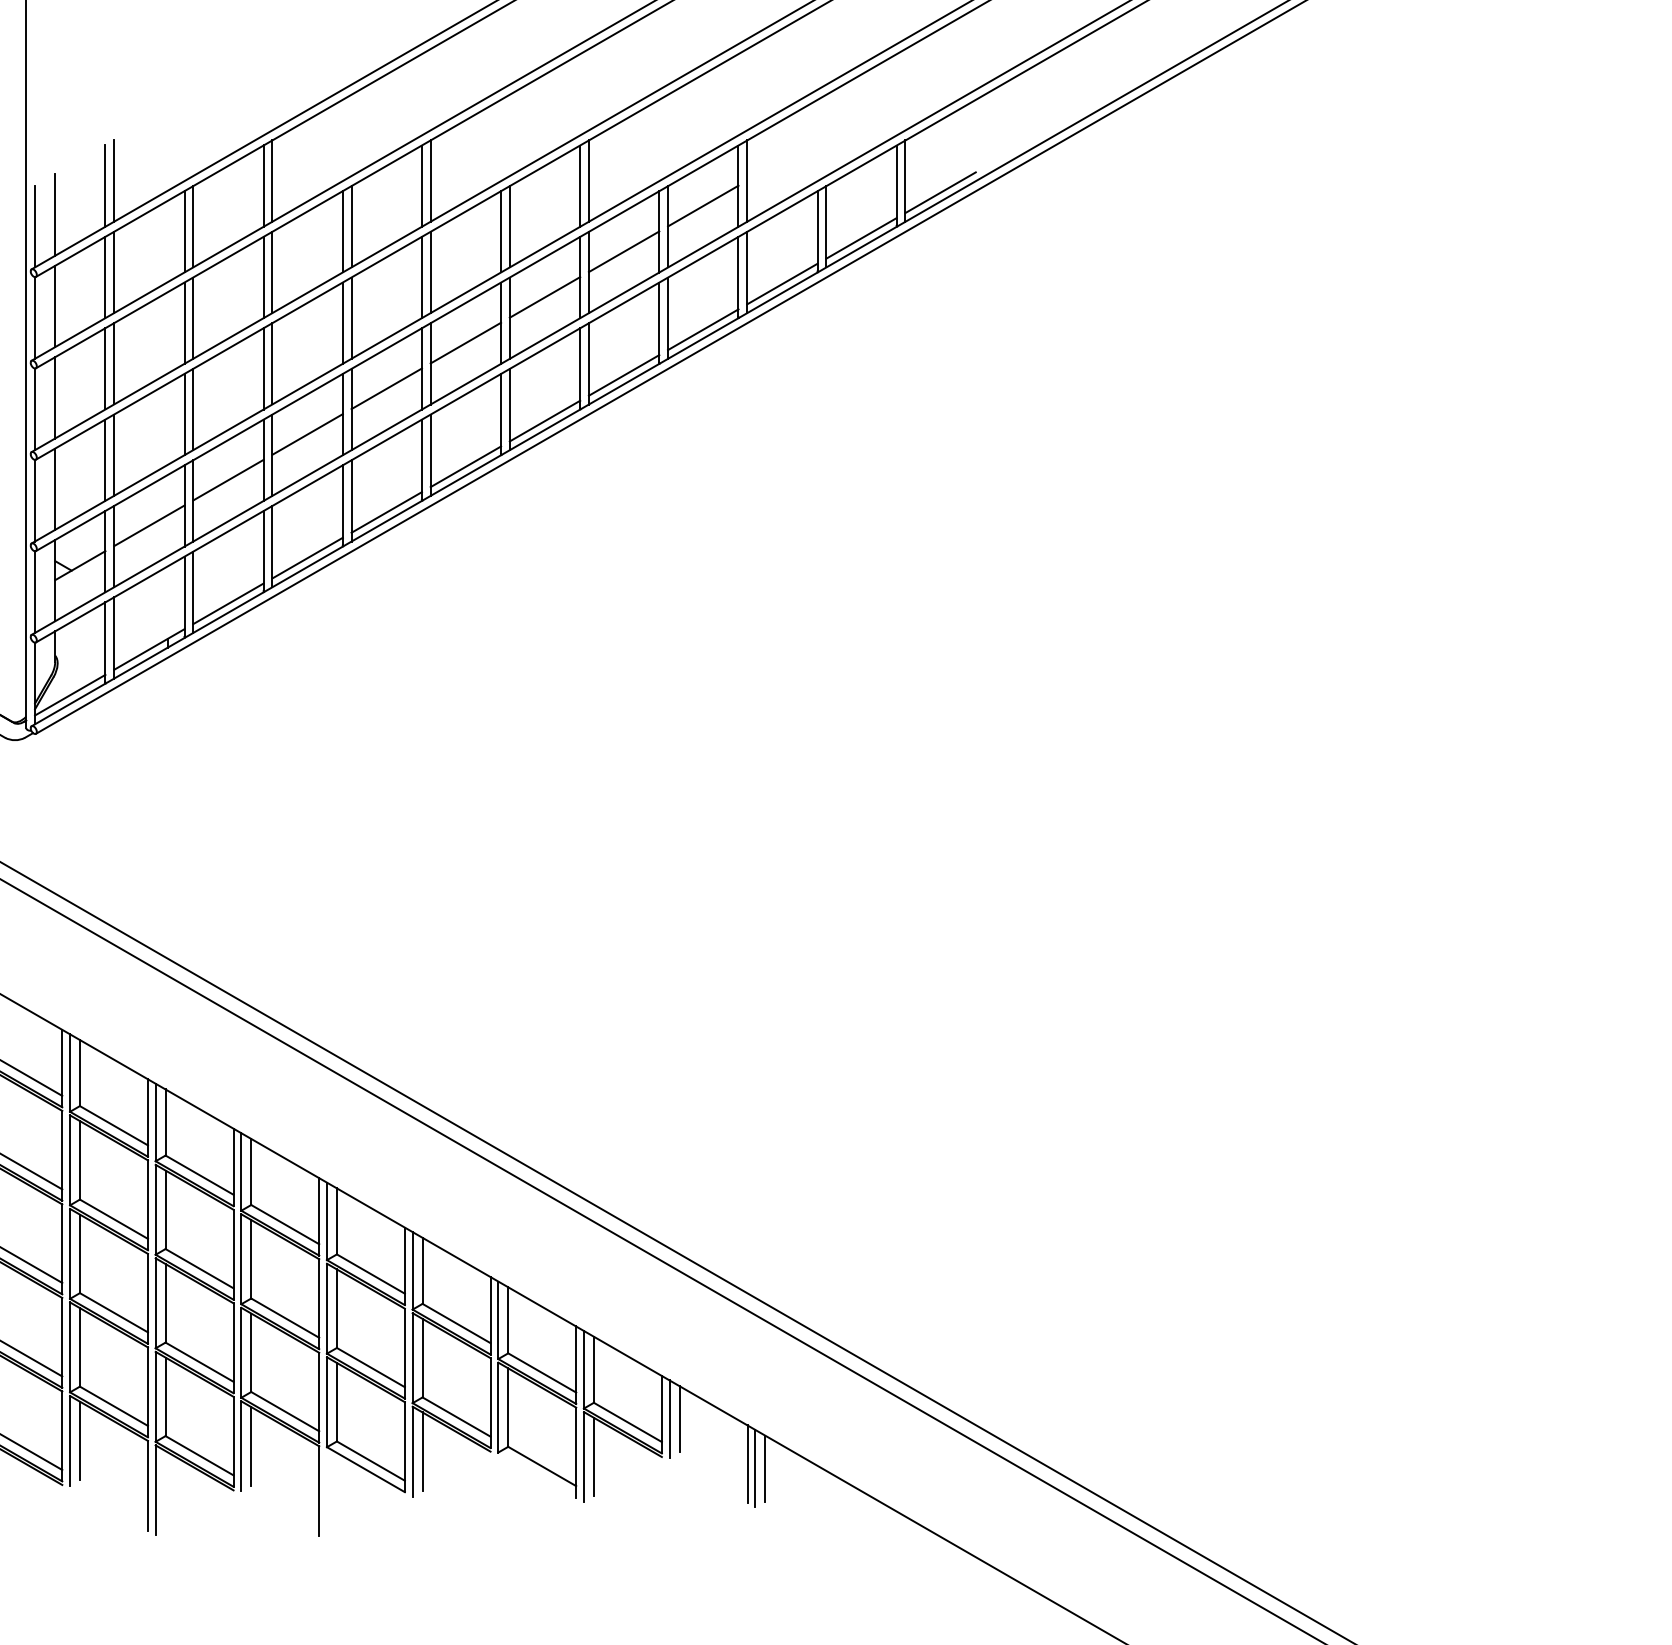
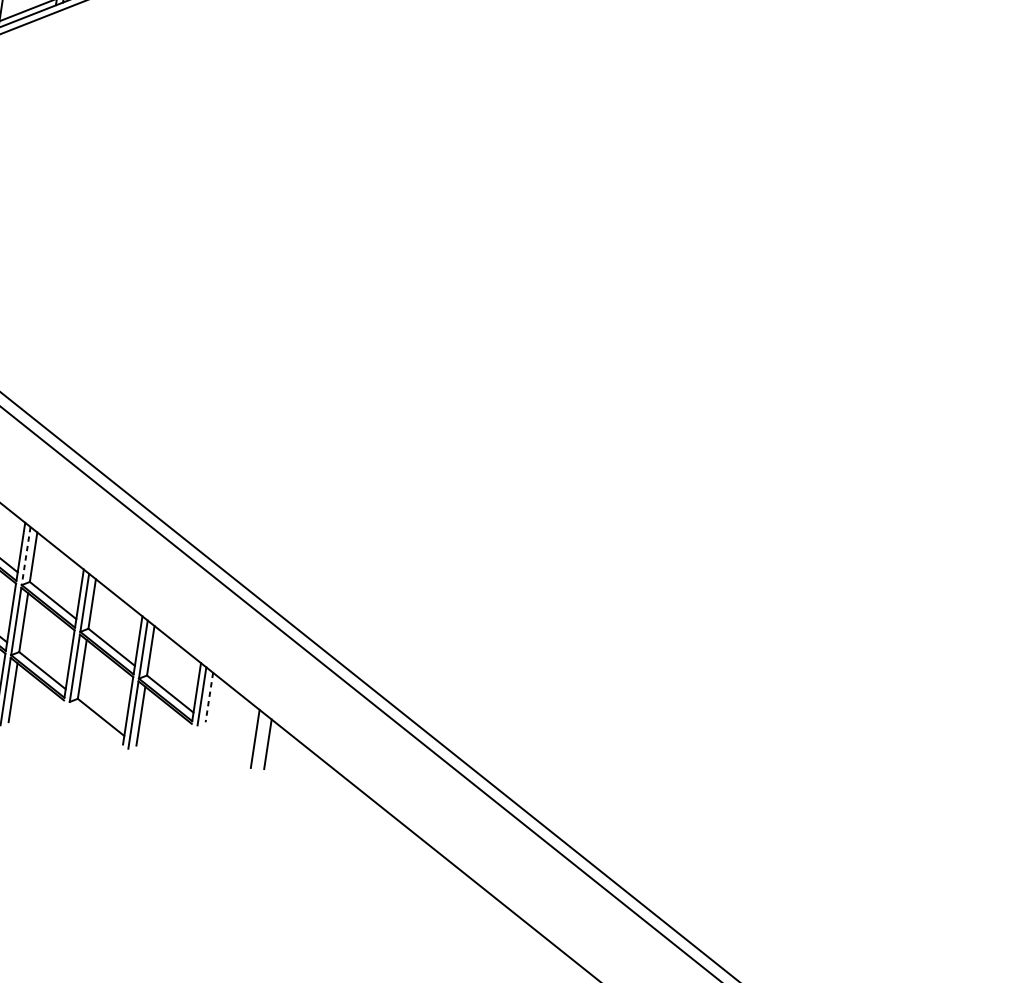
line: (412, 1270) -> (26, 555), solid -> dashed
line: (679, 1419) -> (209, 697), solid -> dashed
line: (755, 1468) -> (260, 743), removed

